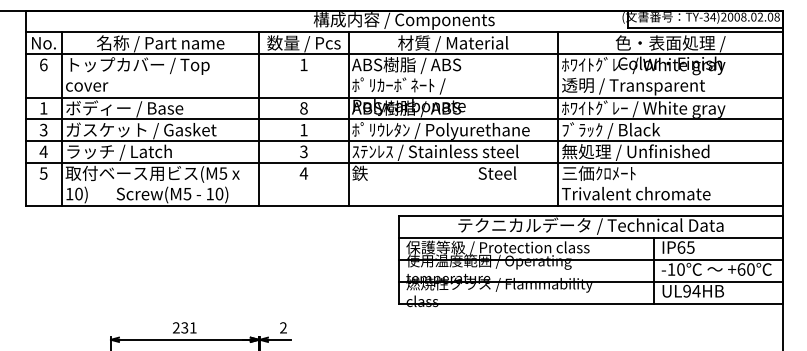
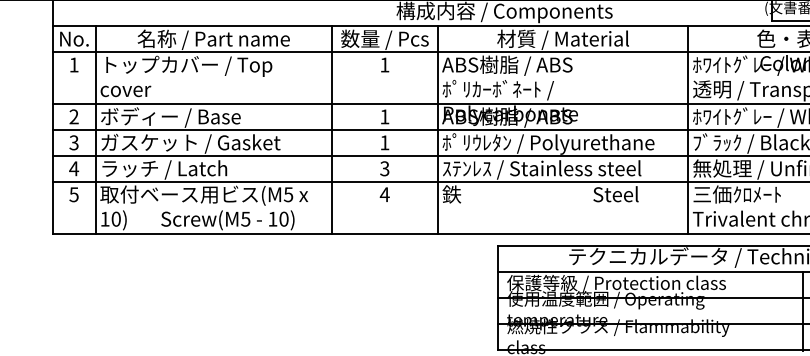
text: (43, 64) -> (73, 64), 6 -> 1
text: (43, 108) -> (73, 117), 1 -> 2
text: (303, 108) -> (384, 117), 8 -> 1

